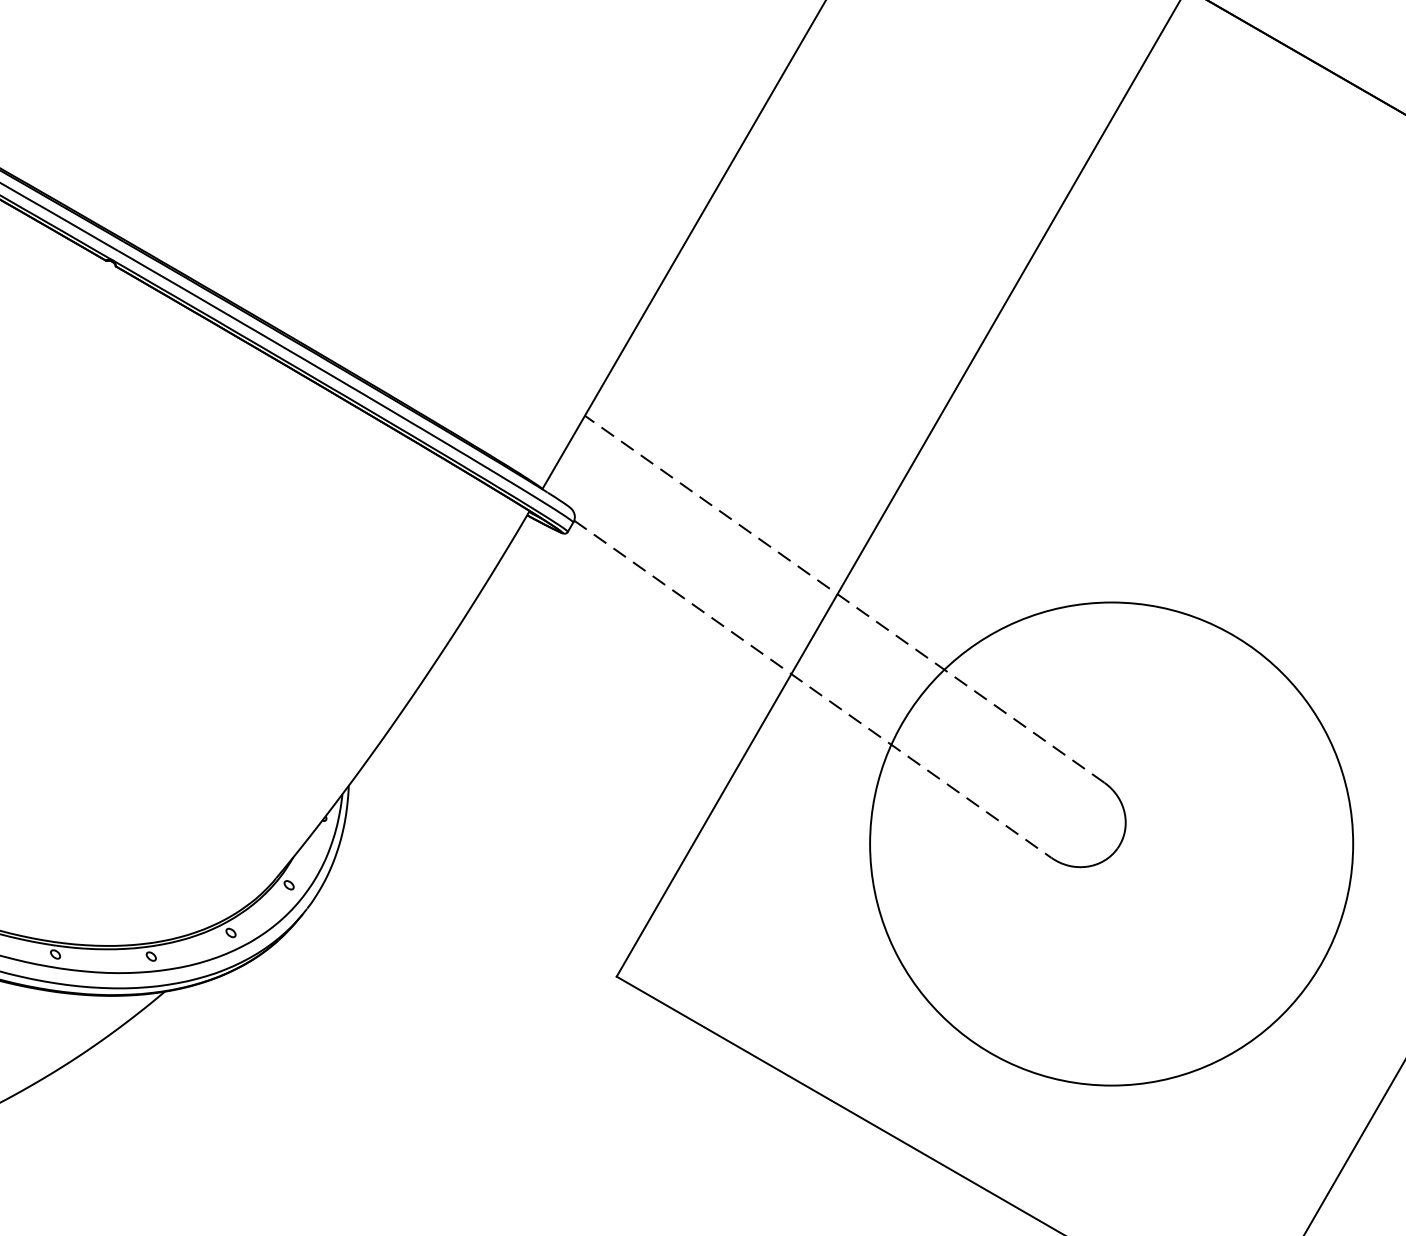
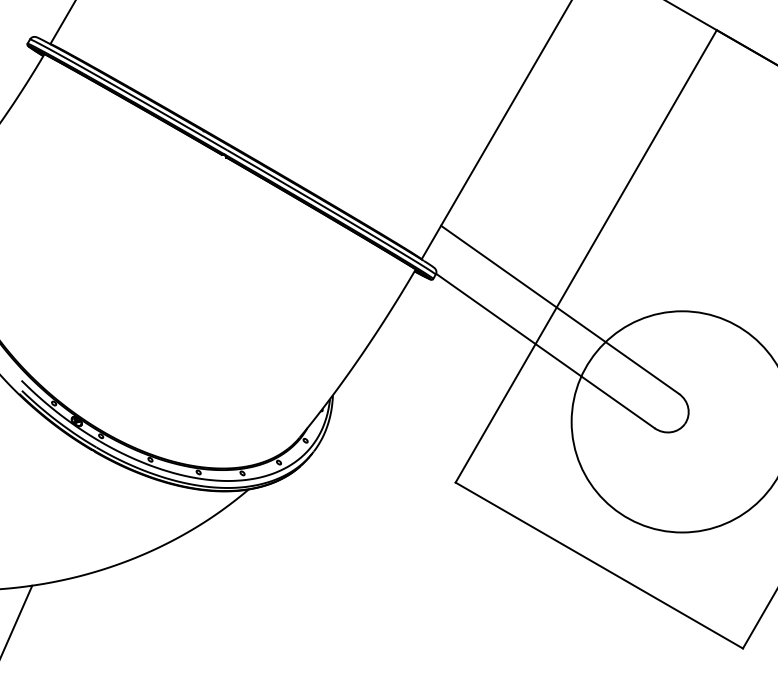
line: (845, 598) -> (560, 309), dashed -> solid
line: (812, 690) -> (545, 351), dashed -> solid

